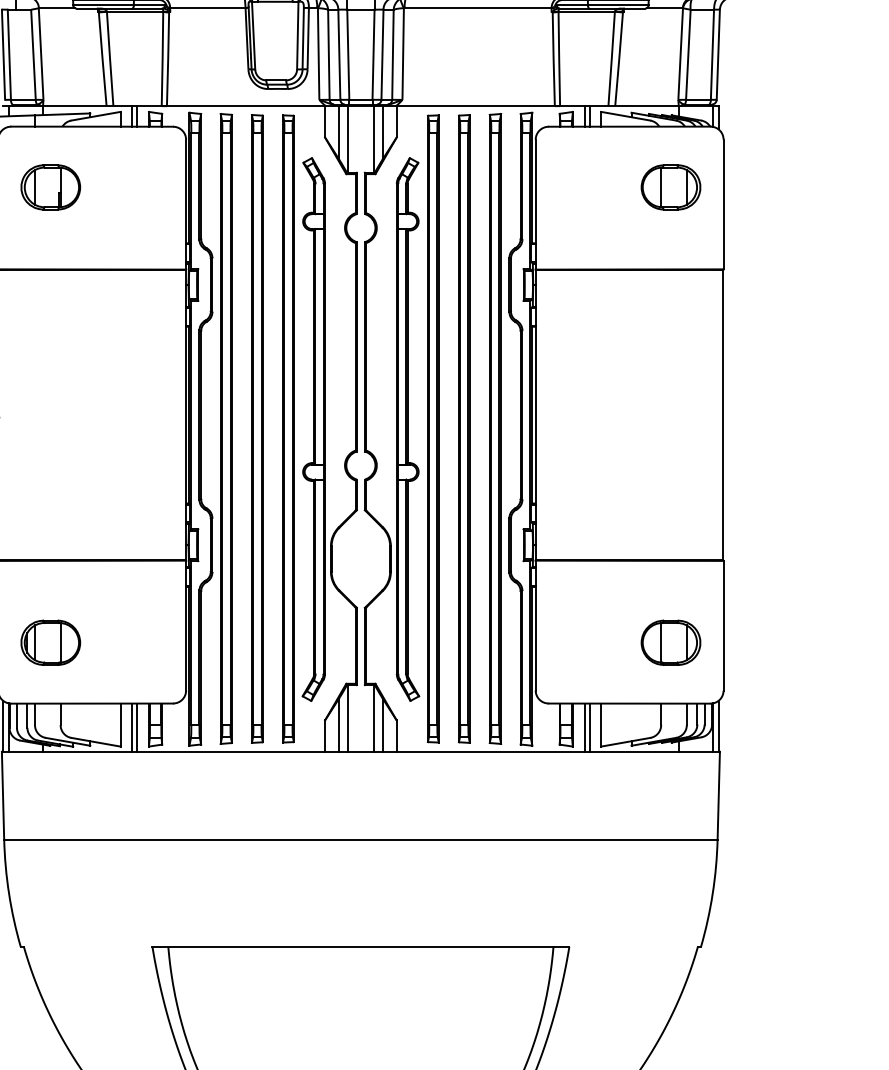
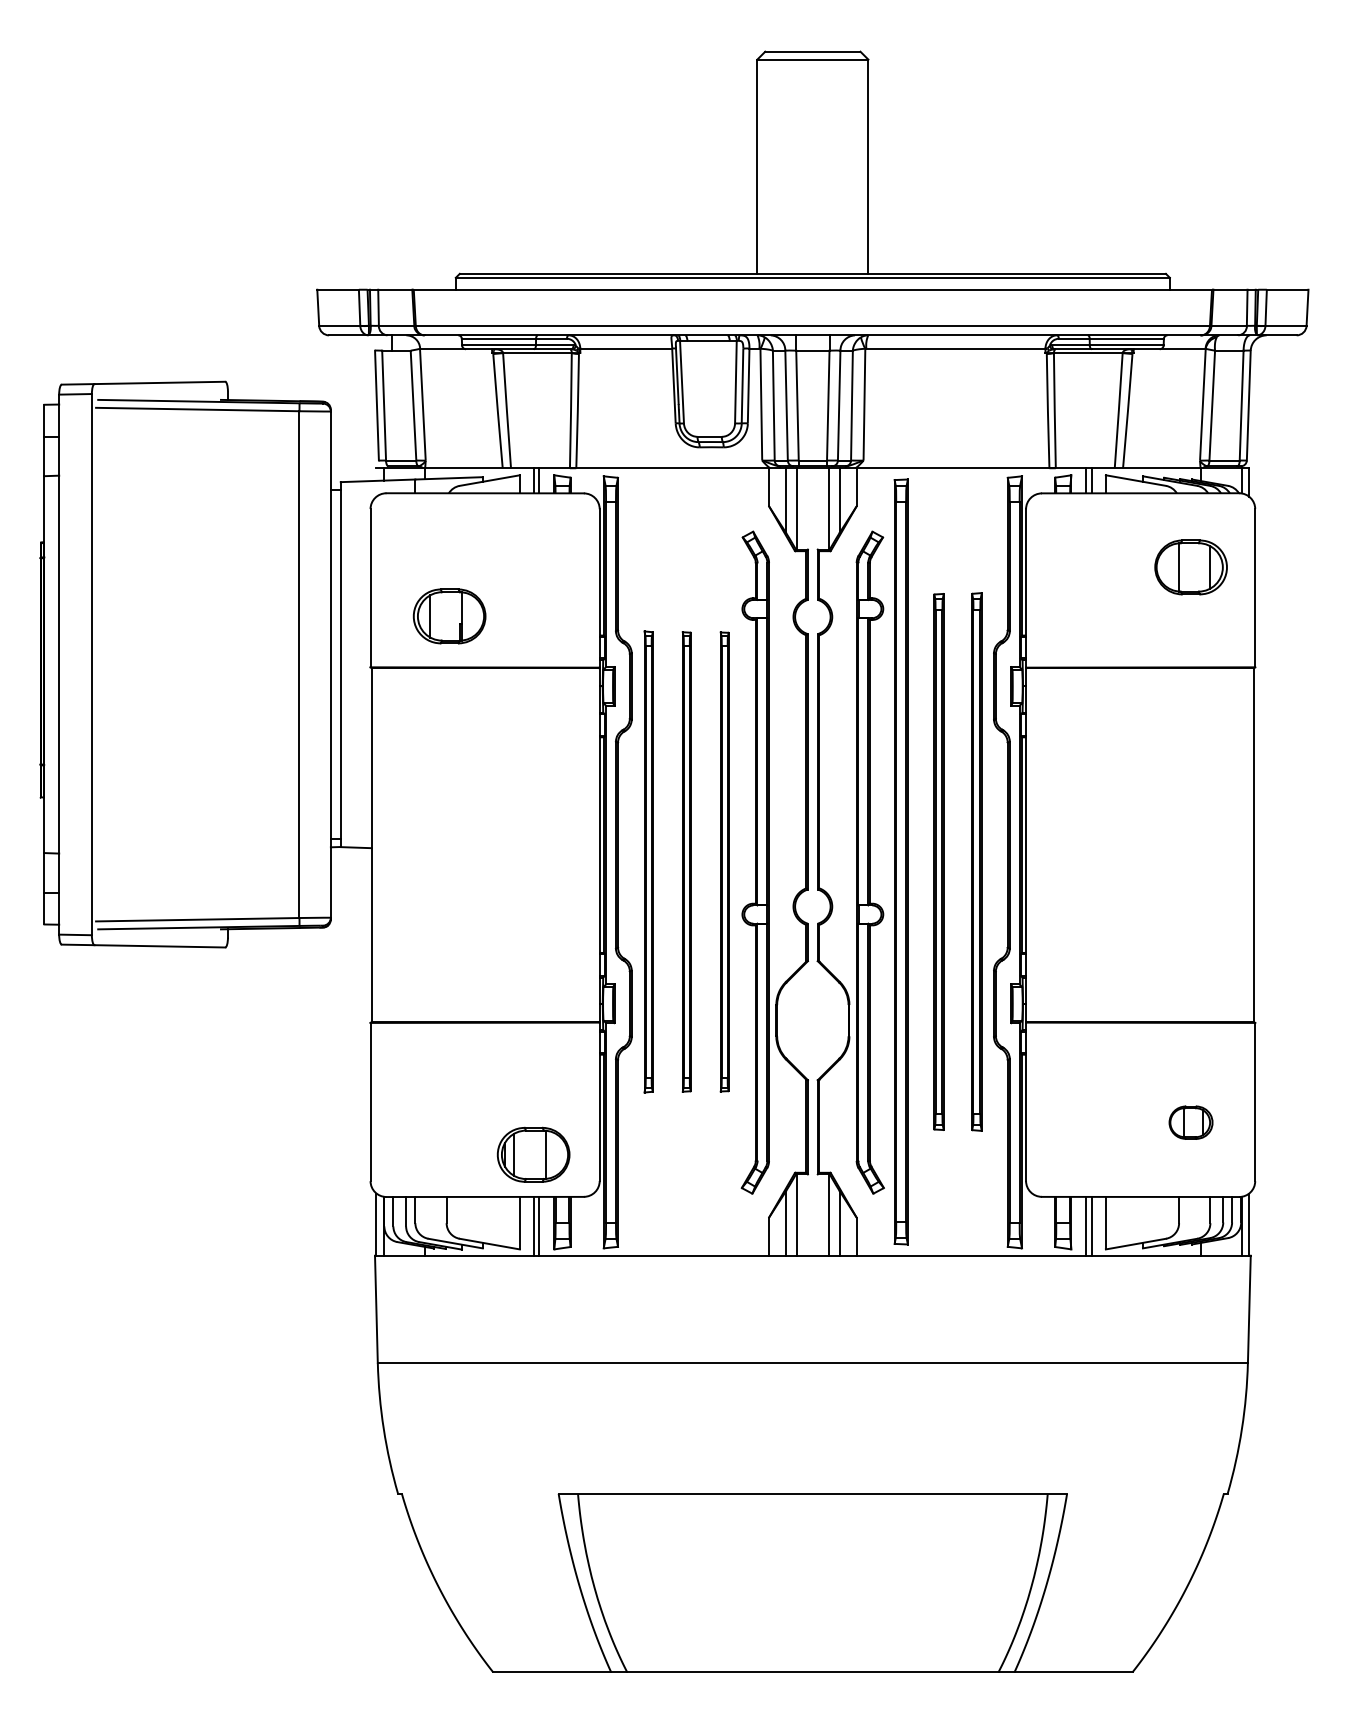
part: (50, 187) -> (449, 616), moved
part: (226, 428) -> (648, 861), size x0.6
part: (257, 428) -> (686, 861), size x0.6
part: (288, 428) -> (724, 861), size x0.6
part: (463, 428) -> (938, 861), size x0.7
part: (495, 428) -> (976, 861), size x0.7
part: (50, 642) -> (533, 1154), moved
part: (670, 642) -> (1190, 1122), size x0.6

